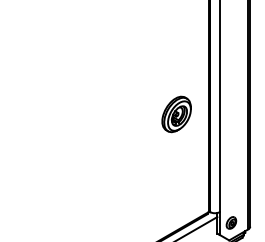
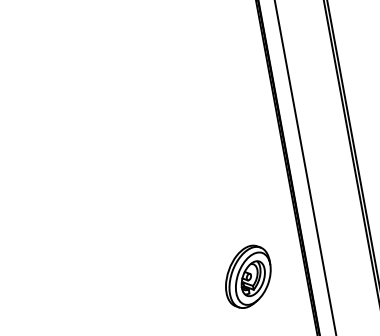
part: (176, 114) -> (247, 276), moved

